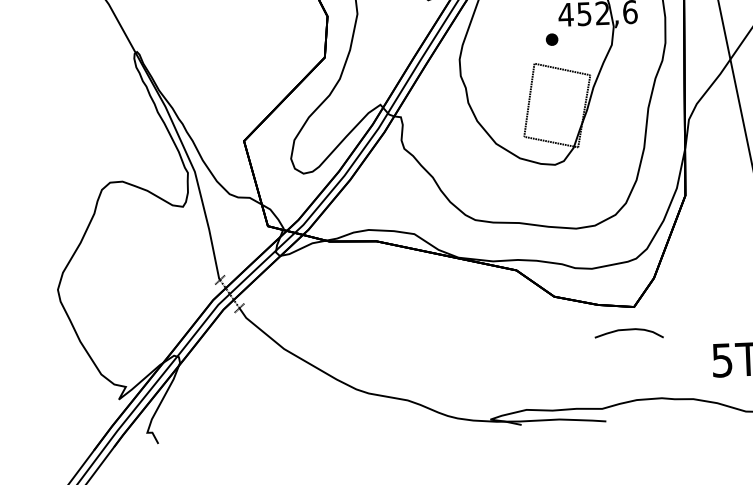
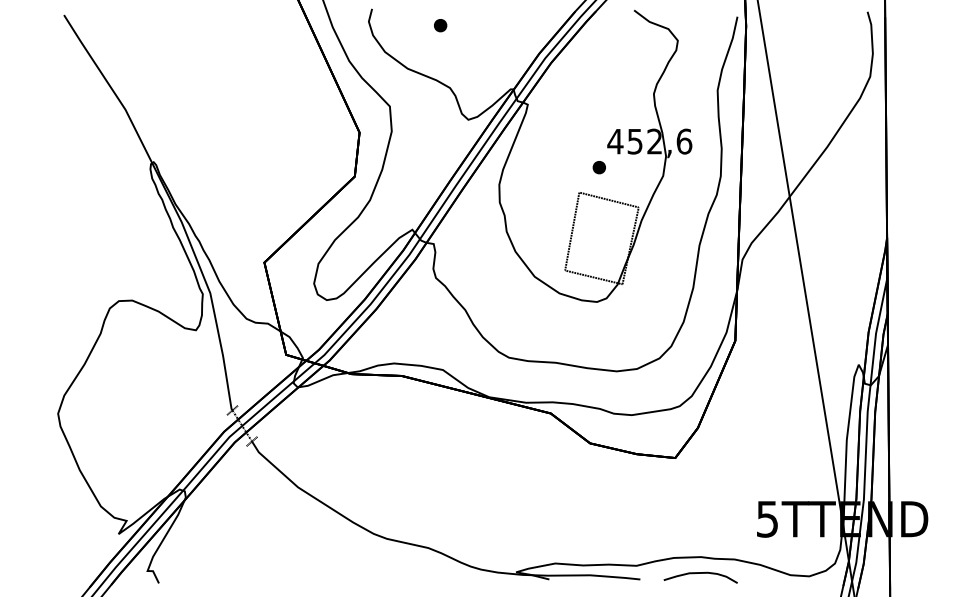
curve: (628, 330) -> (700, 573), moved

